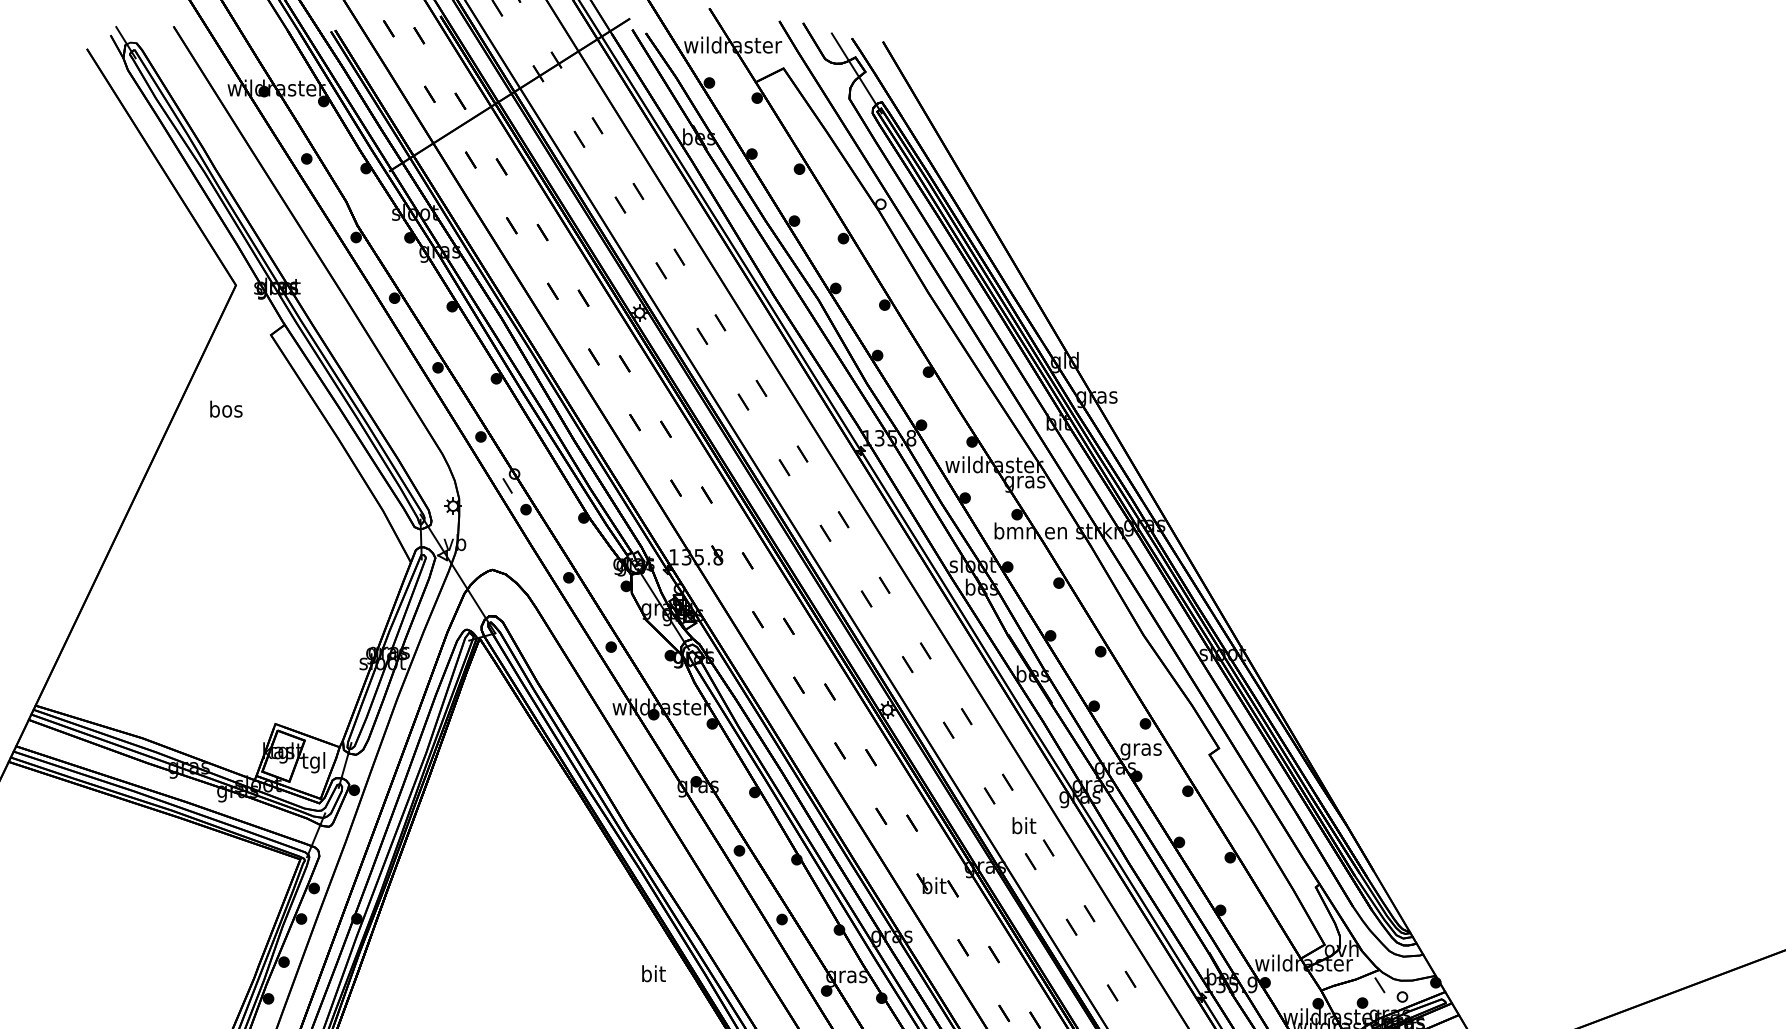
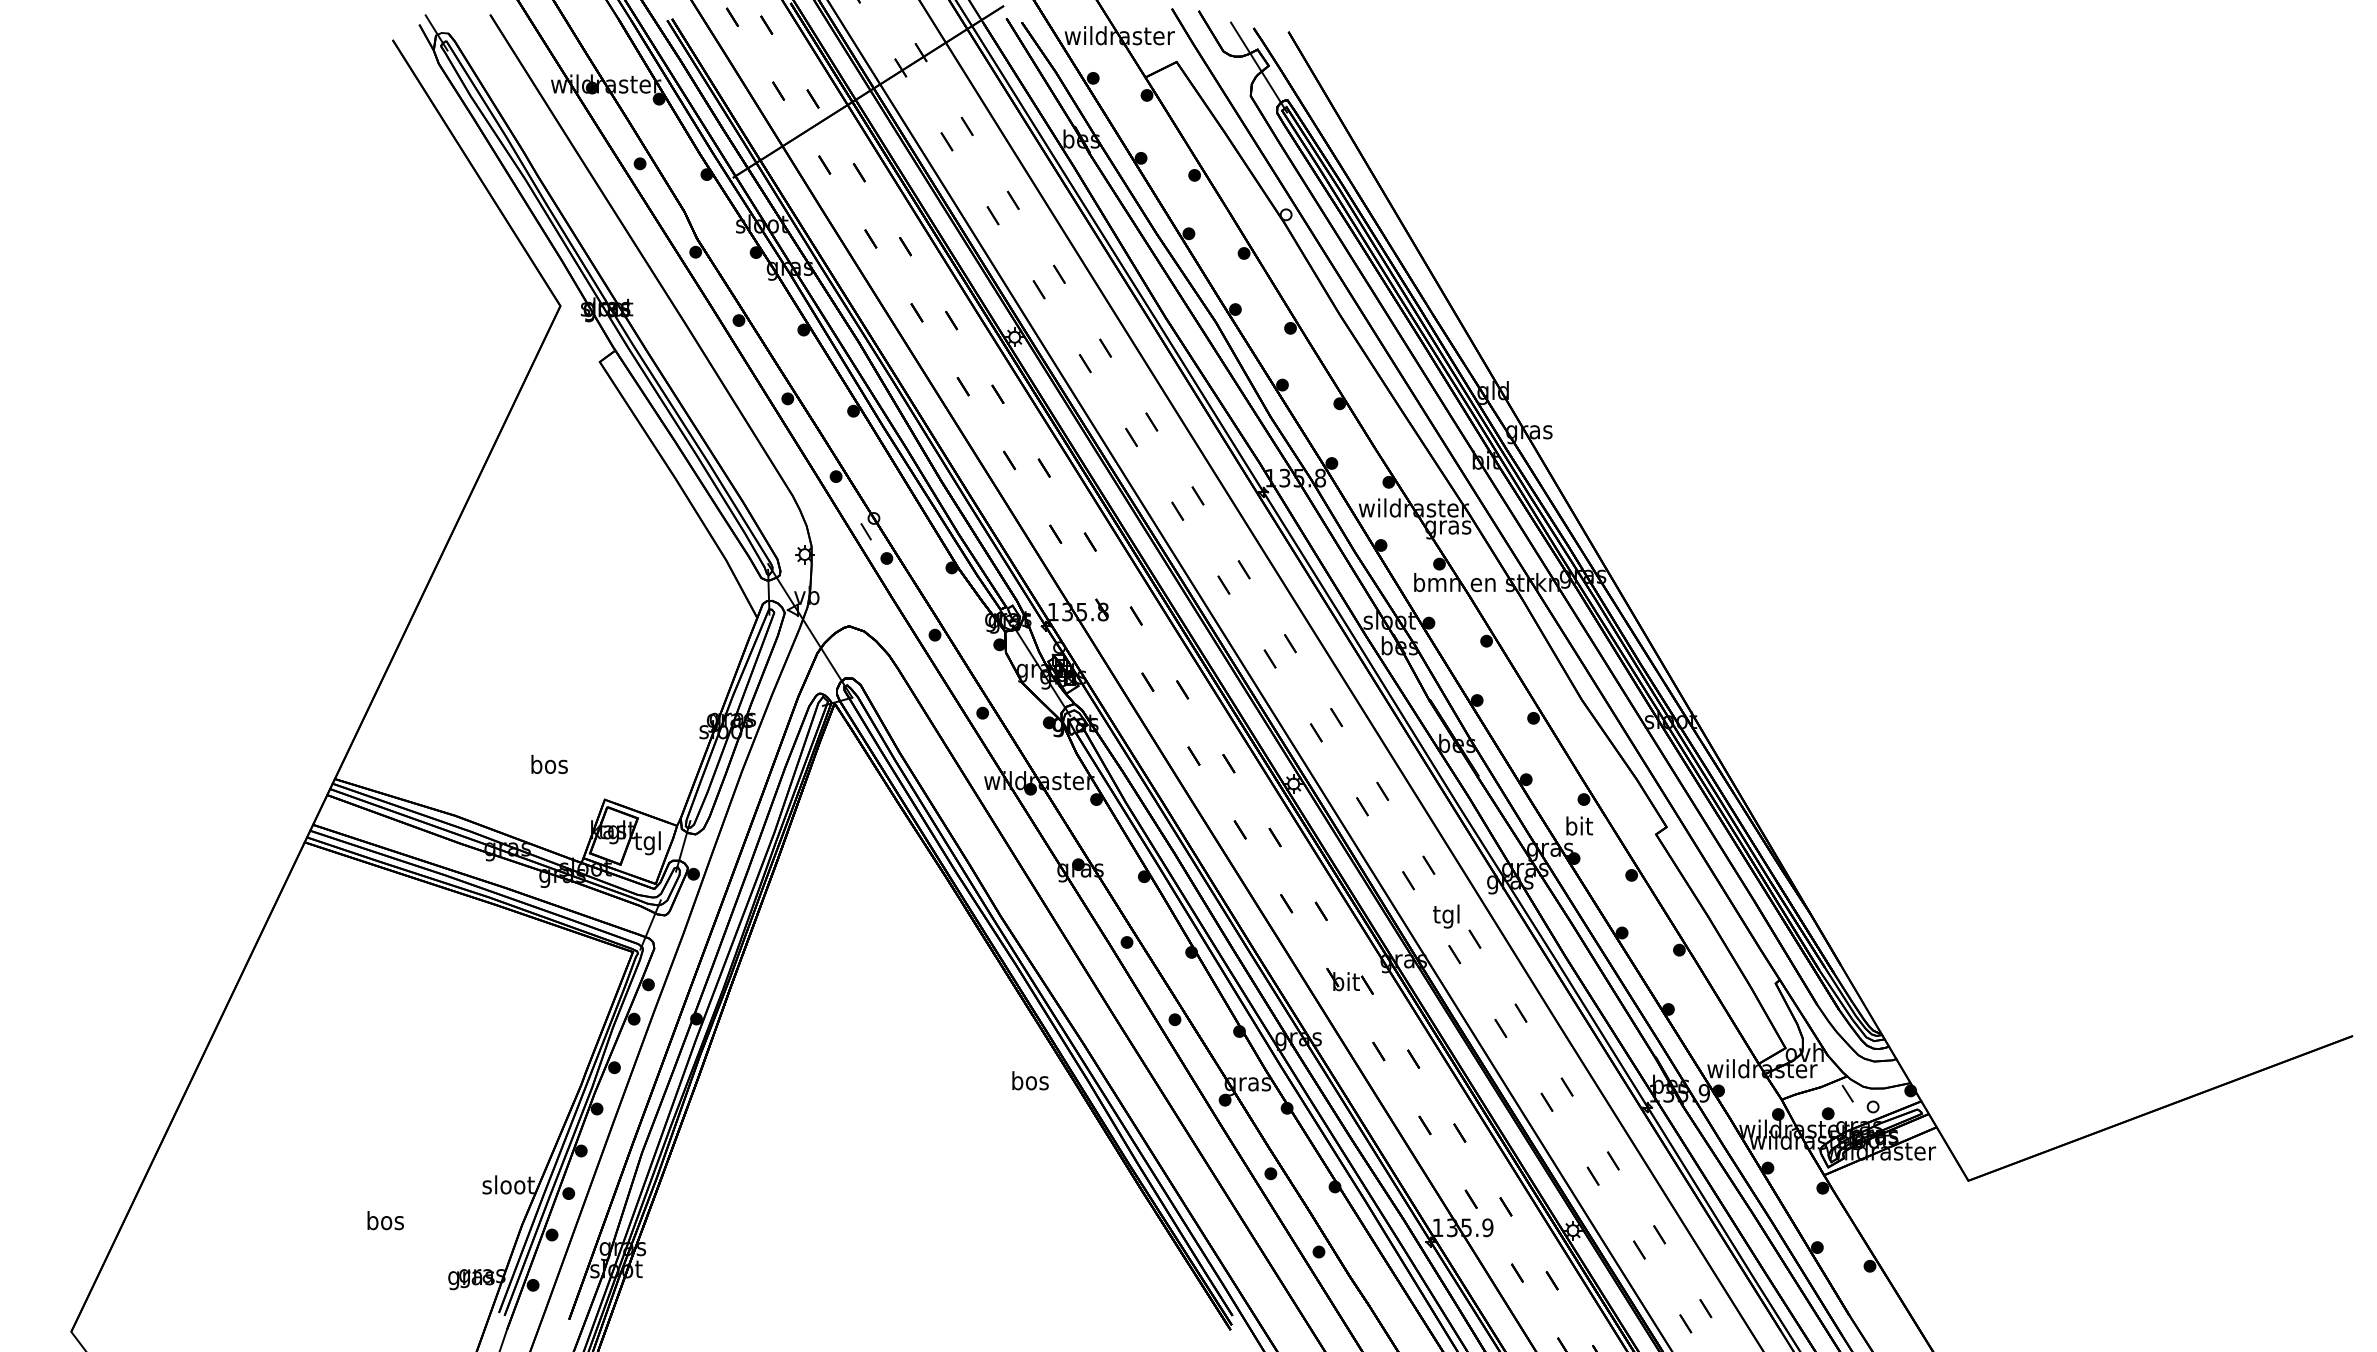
text: (226, 408) -> (549, 763), moved
text: (1140, 749) -> (1578, 828), gras -> bit
text: (1024, 827) -> (1447, 916), bit -> tgl
text: (653, 973) -> (1030, 1080), bit -> bos

